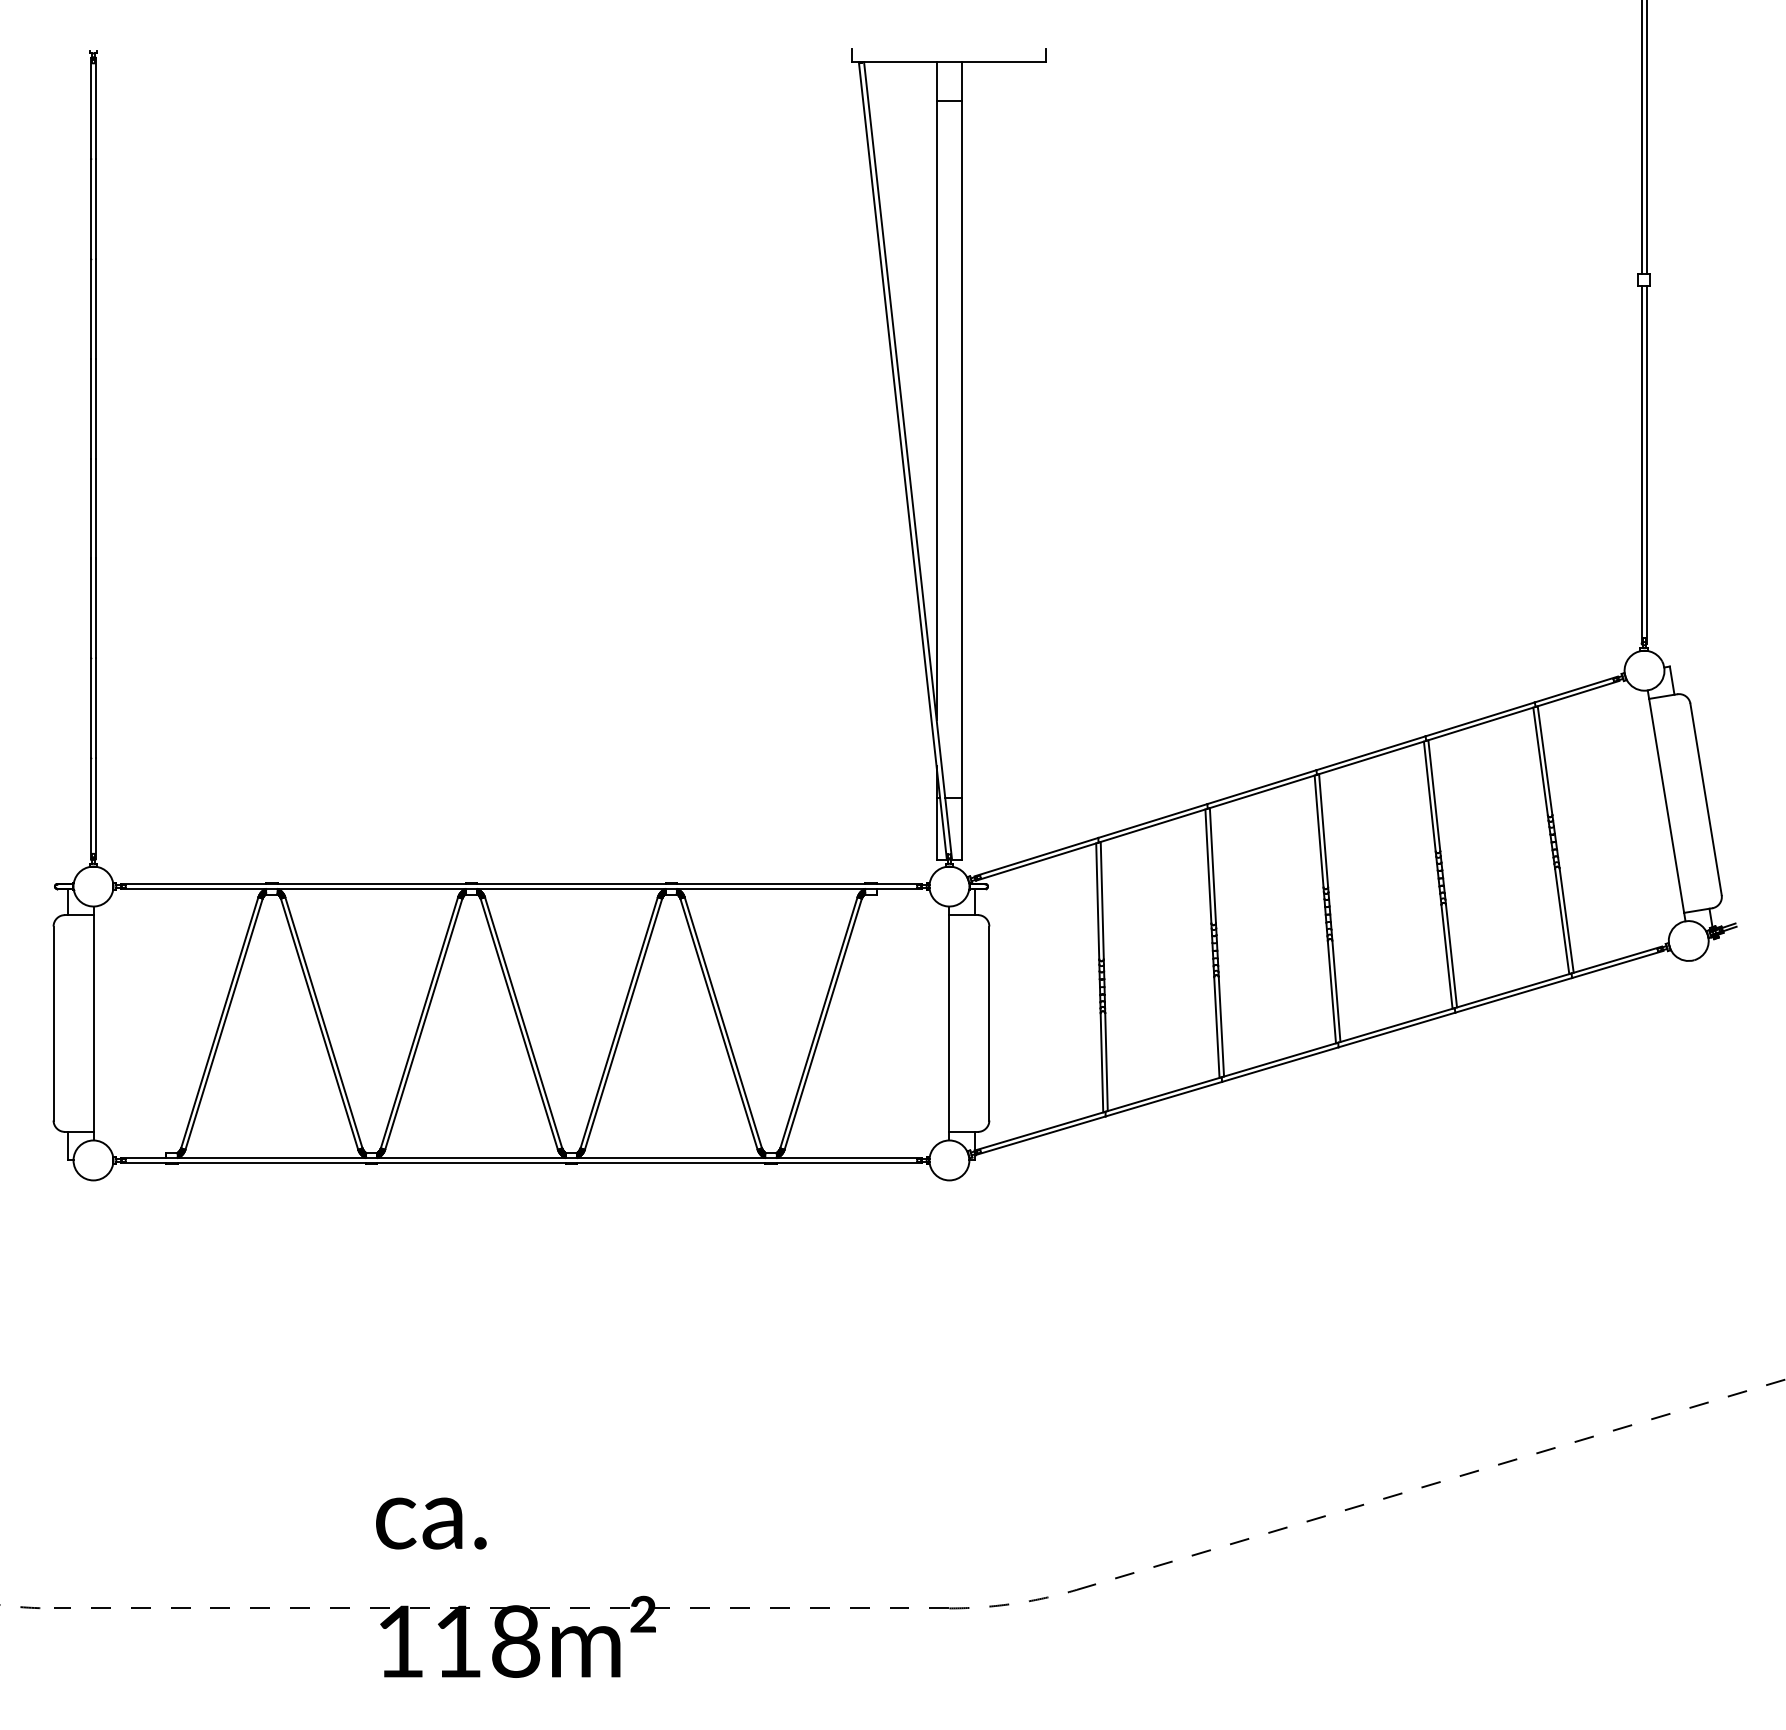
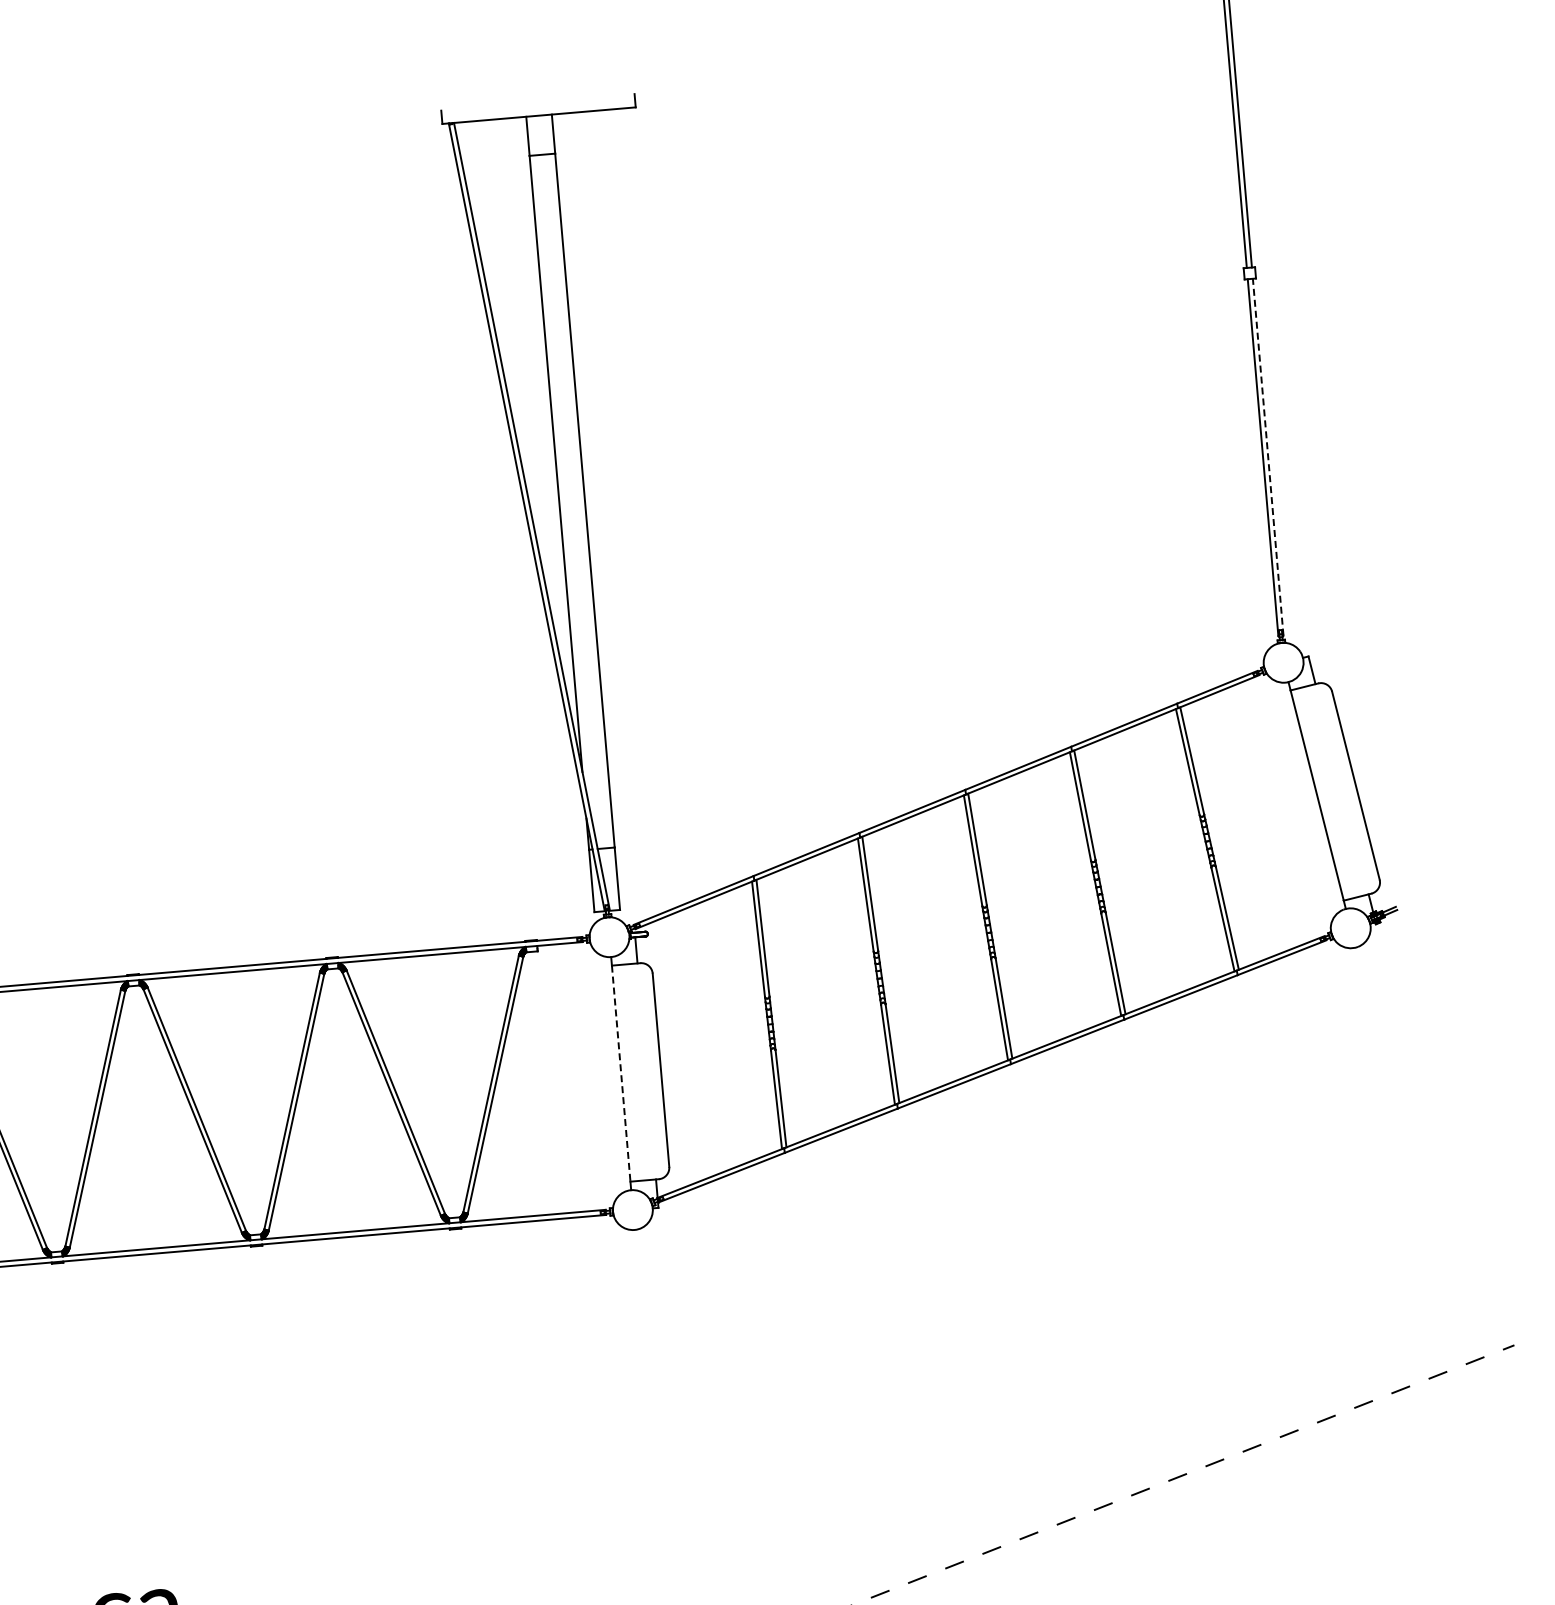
line: (1646, 464) -> (1267, 457), solid -> dashed
line: (949, 1024) -> (621, 1074), solid -> dashed

